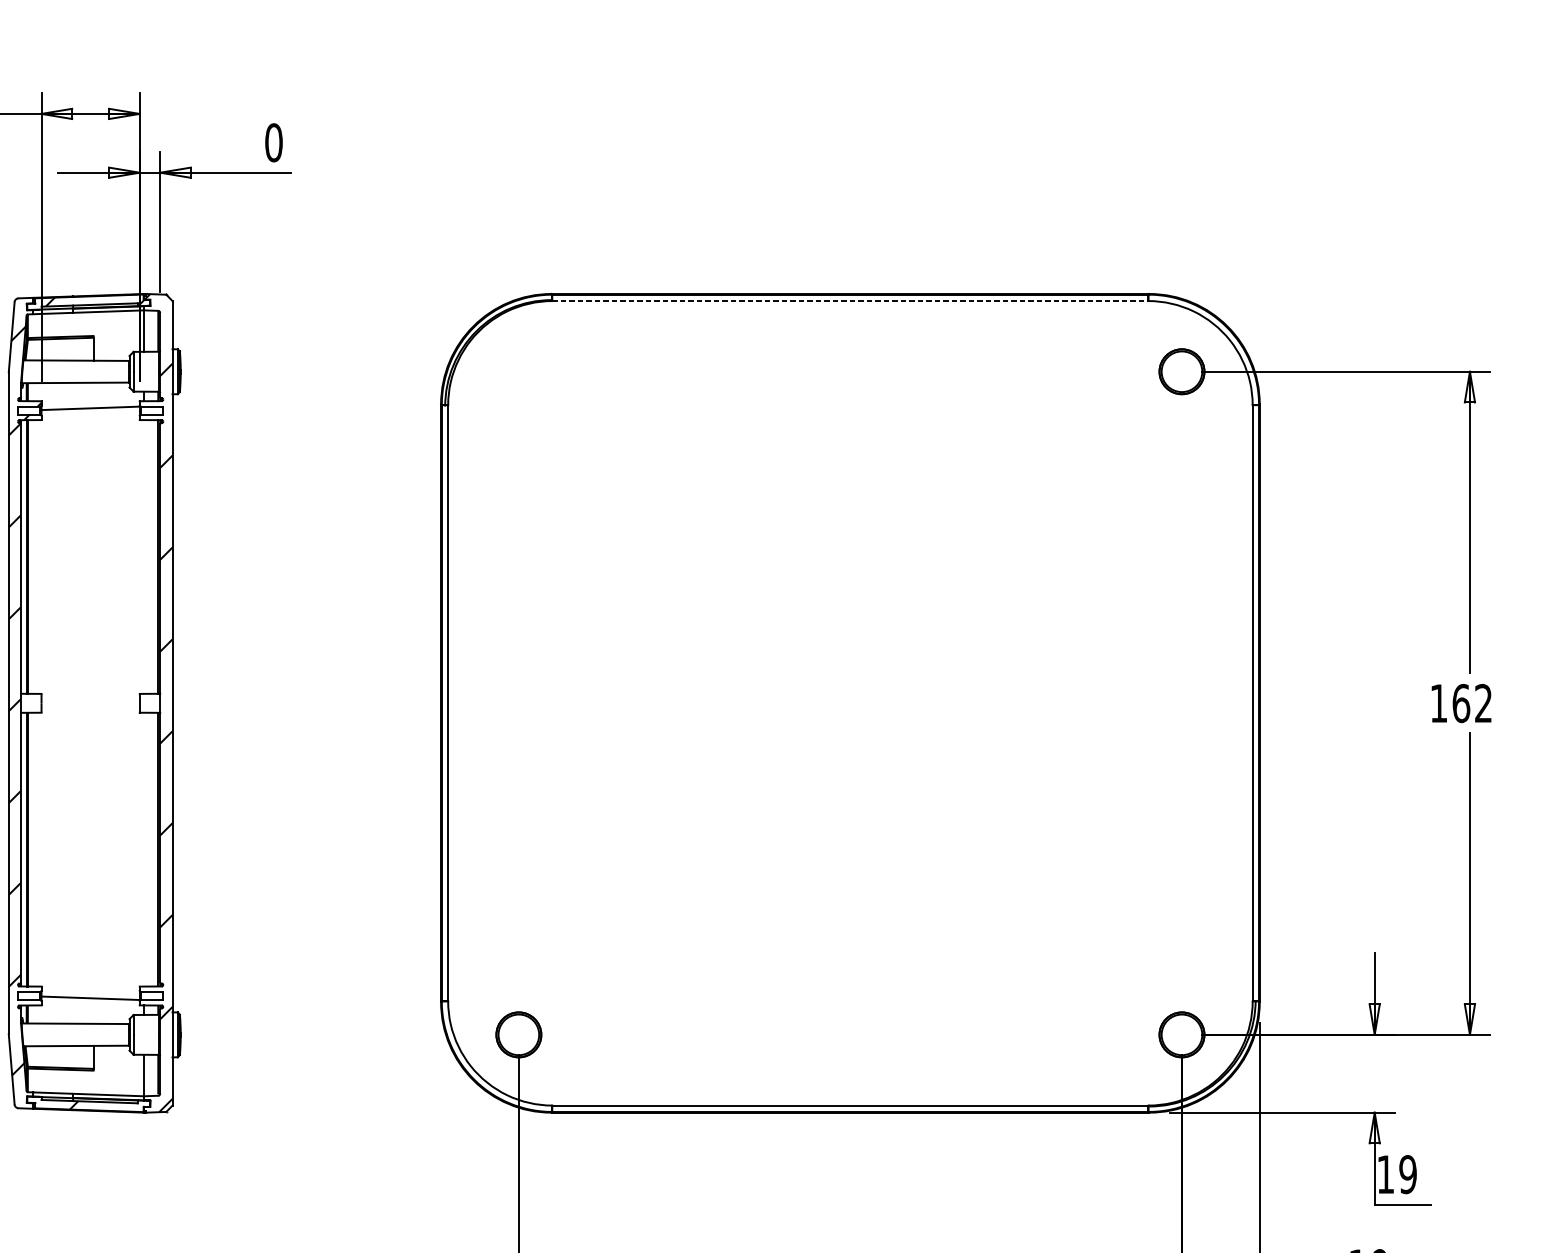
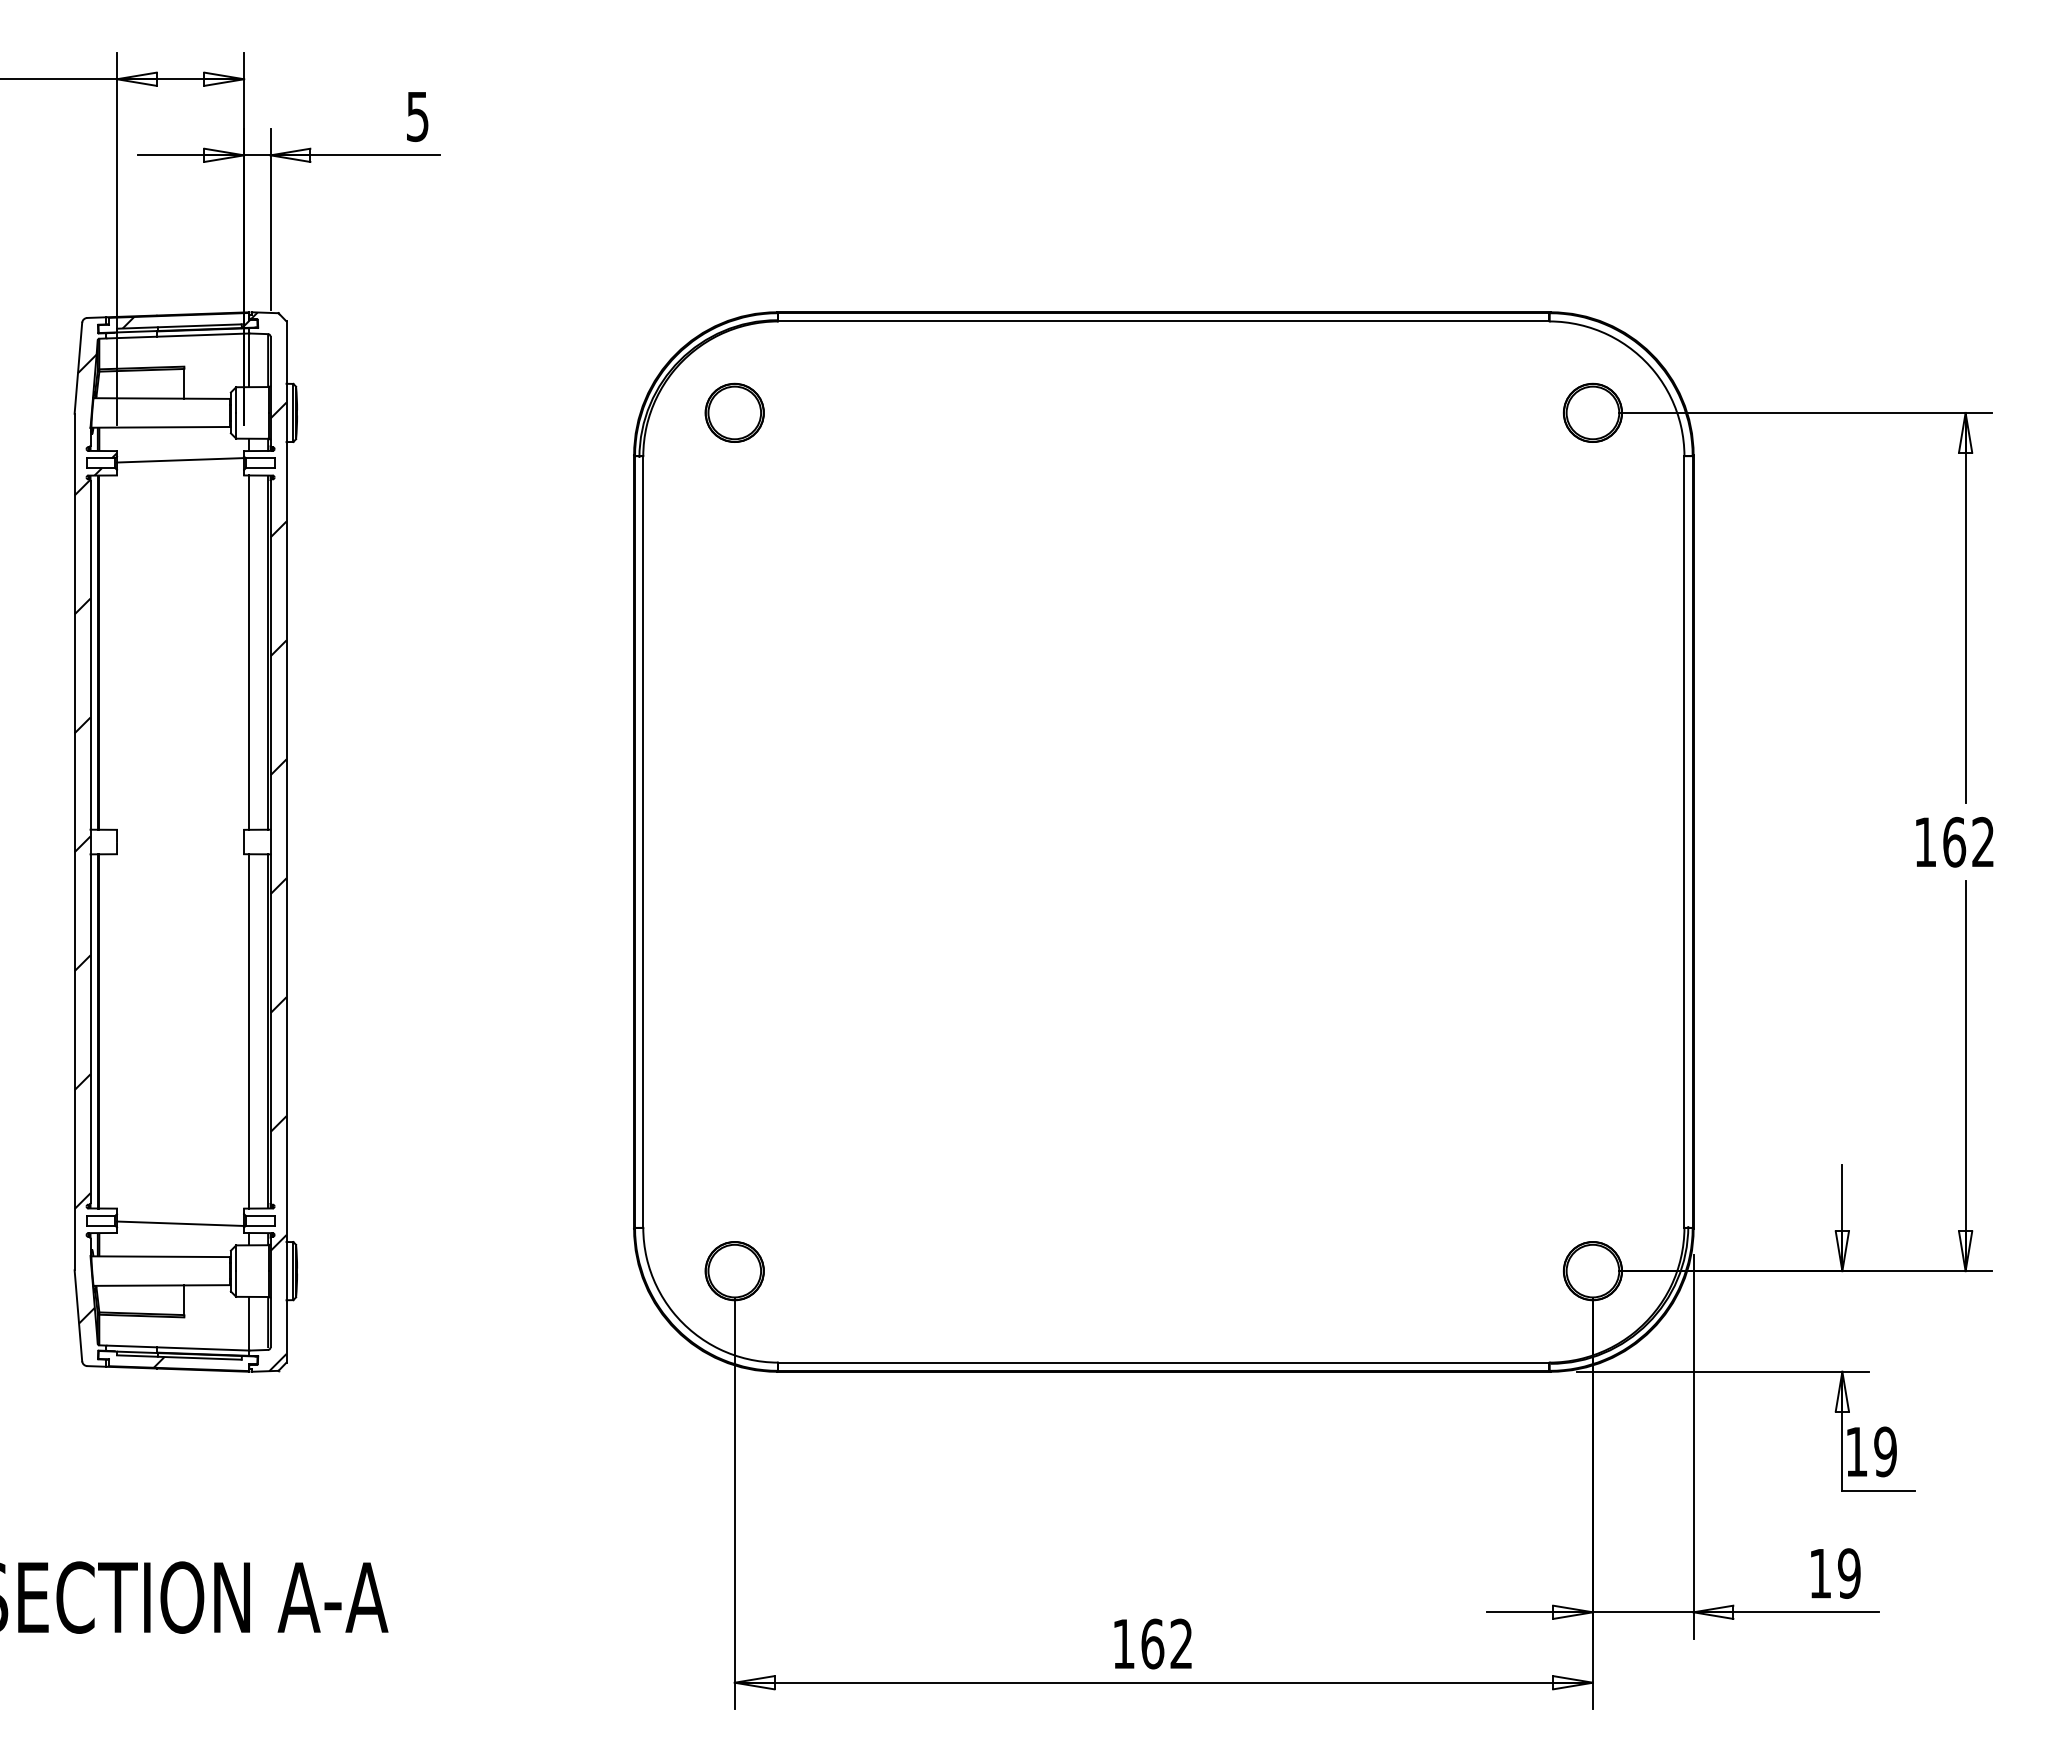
text: (273, 142) -> (417, 116), 0 -> 5
line: (850, 301) -> (1163, 321), dashed -> solid
part: (518, 371) -> (734, 412), added
line: (143, 556) -> (249, 652), added
line: (143, 849) -> (249, 1031), added

